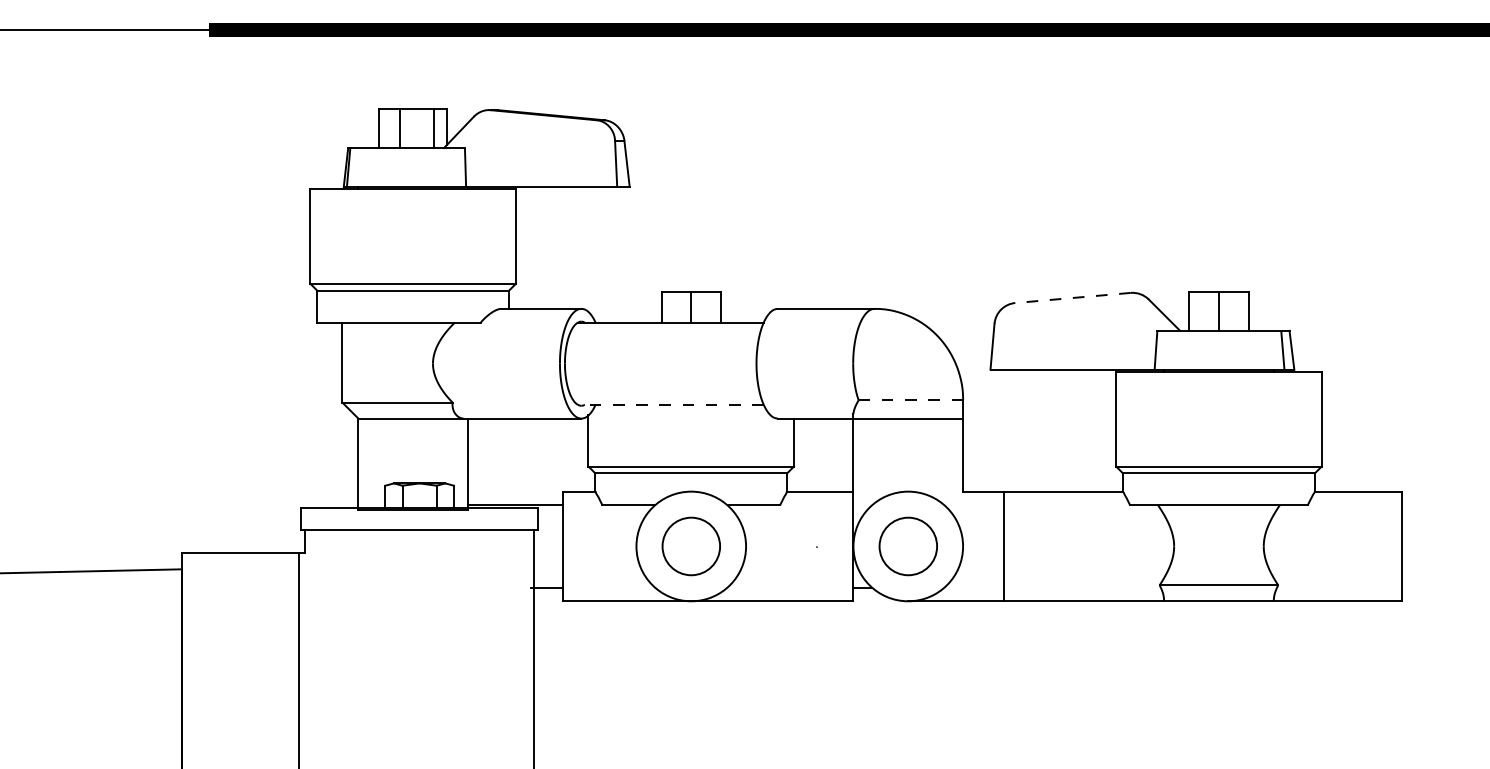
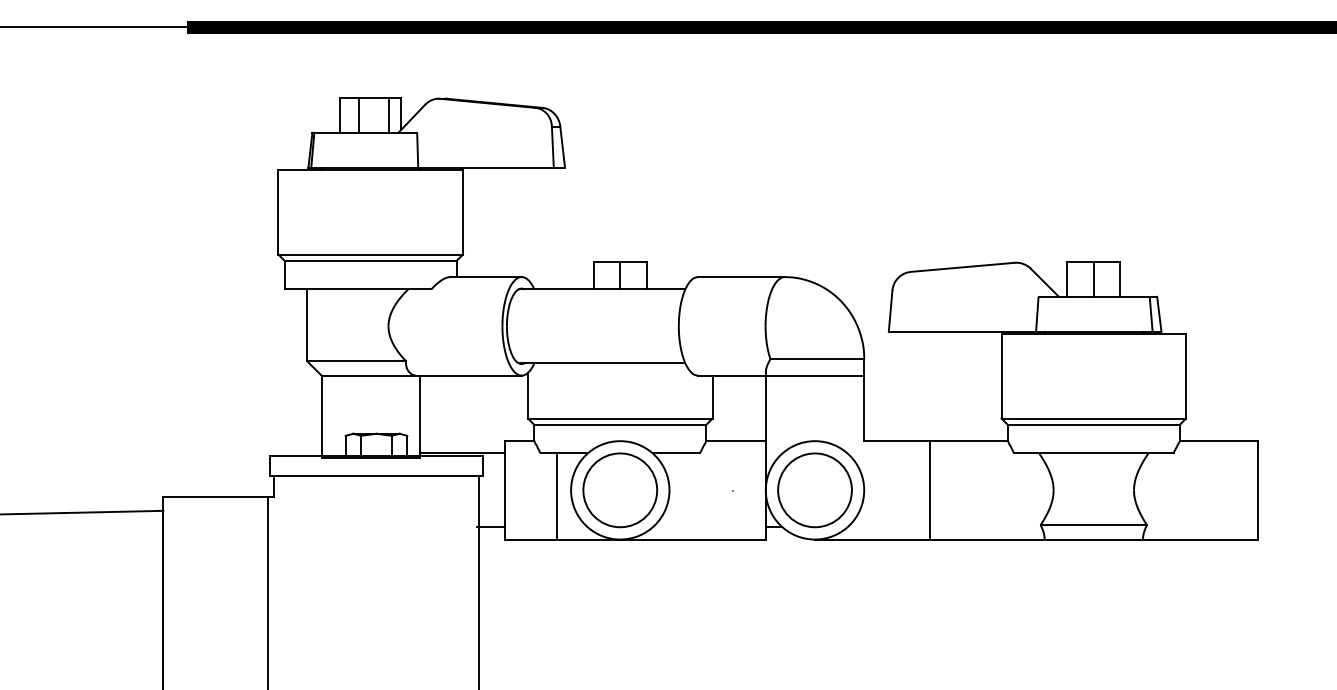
line: (1072, 297) -> (962, 266), dashed -> solid
line: (910, 400) -> (817, 359), dashed -> solid
line: (670, 404) -> (601, 362), dashed -> solid
circle: (691, 546) -> (620, 490), size x1.43
circle: (908, 546) -> (815, 490), size x1.43
line: (1004, 546) -> (930, 490), moved
line: (620, 553) -> (556, 496), added

